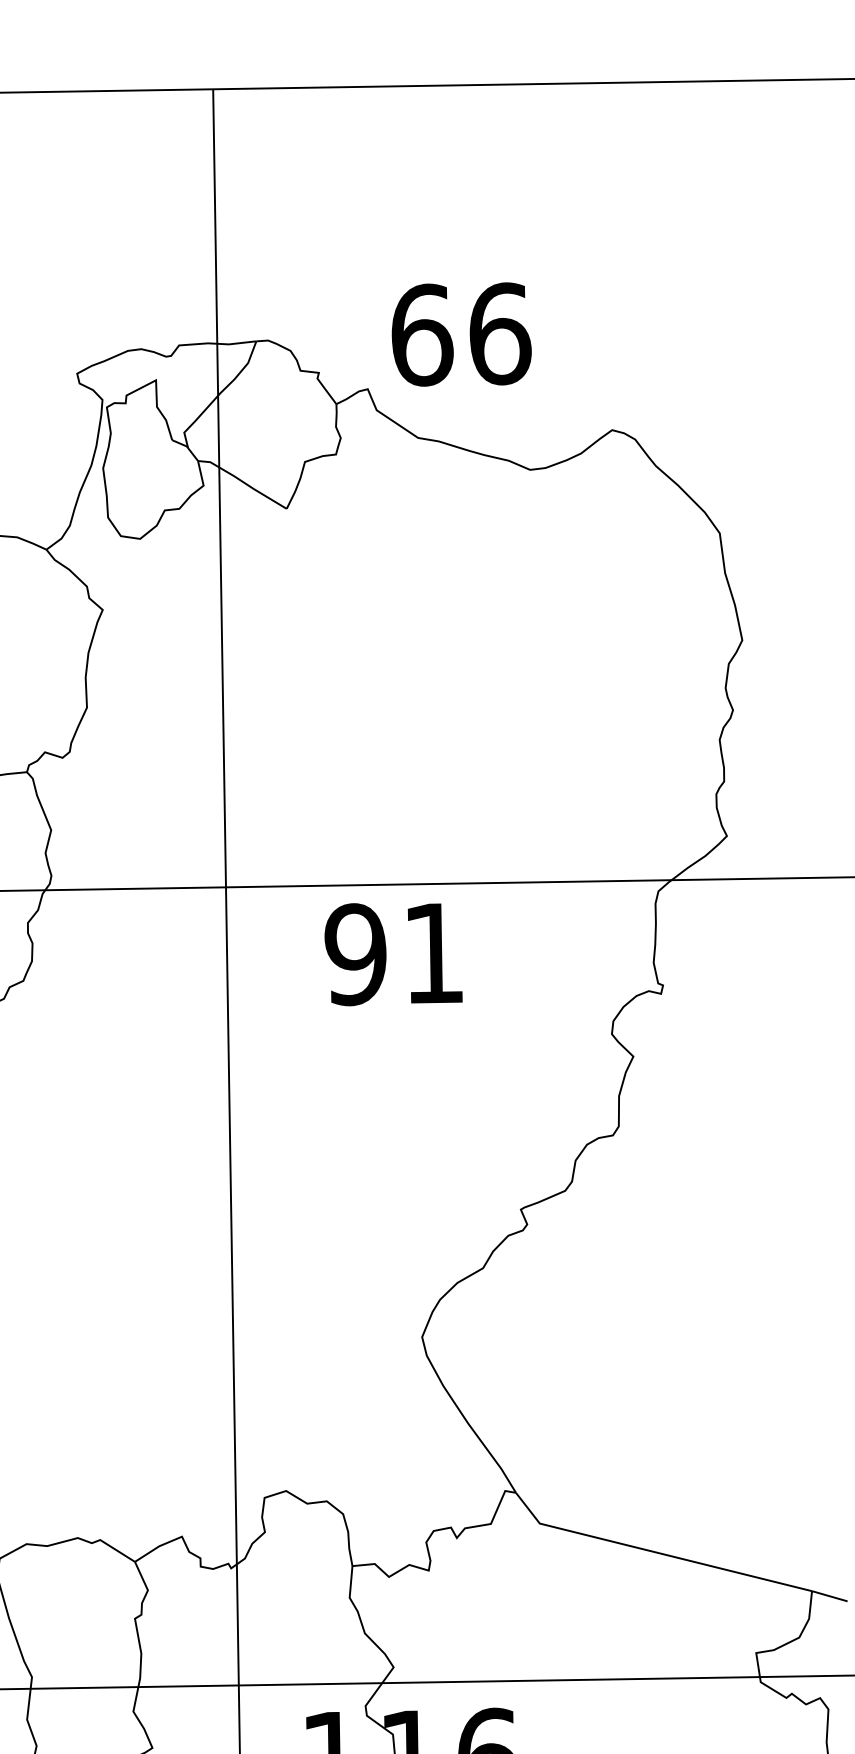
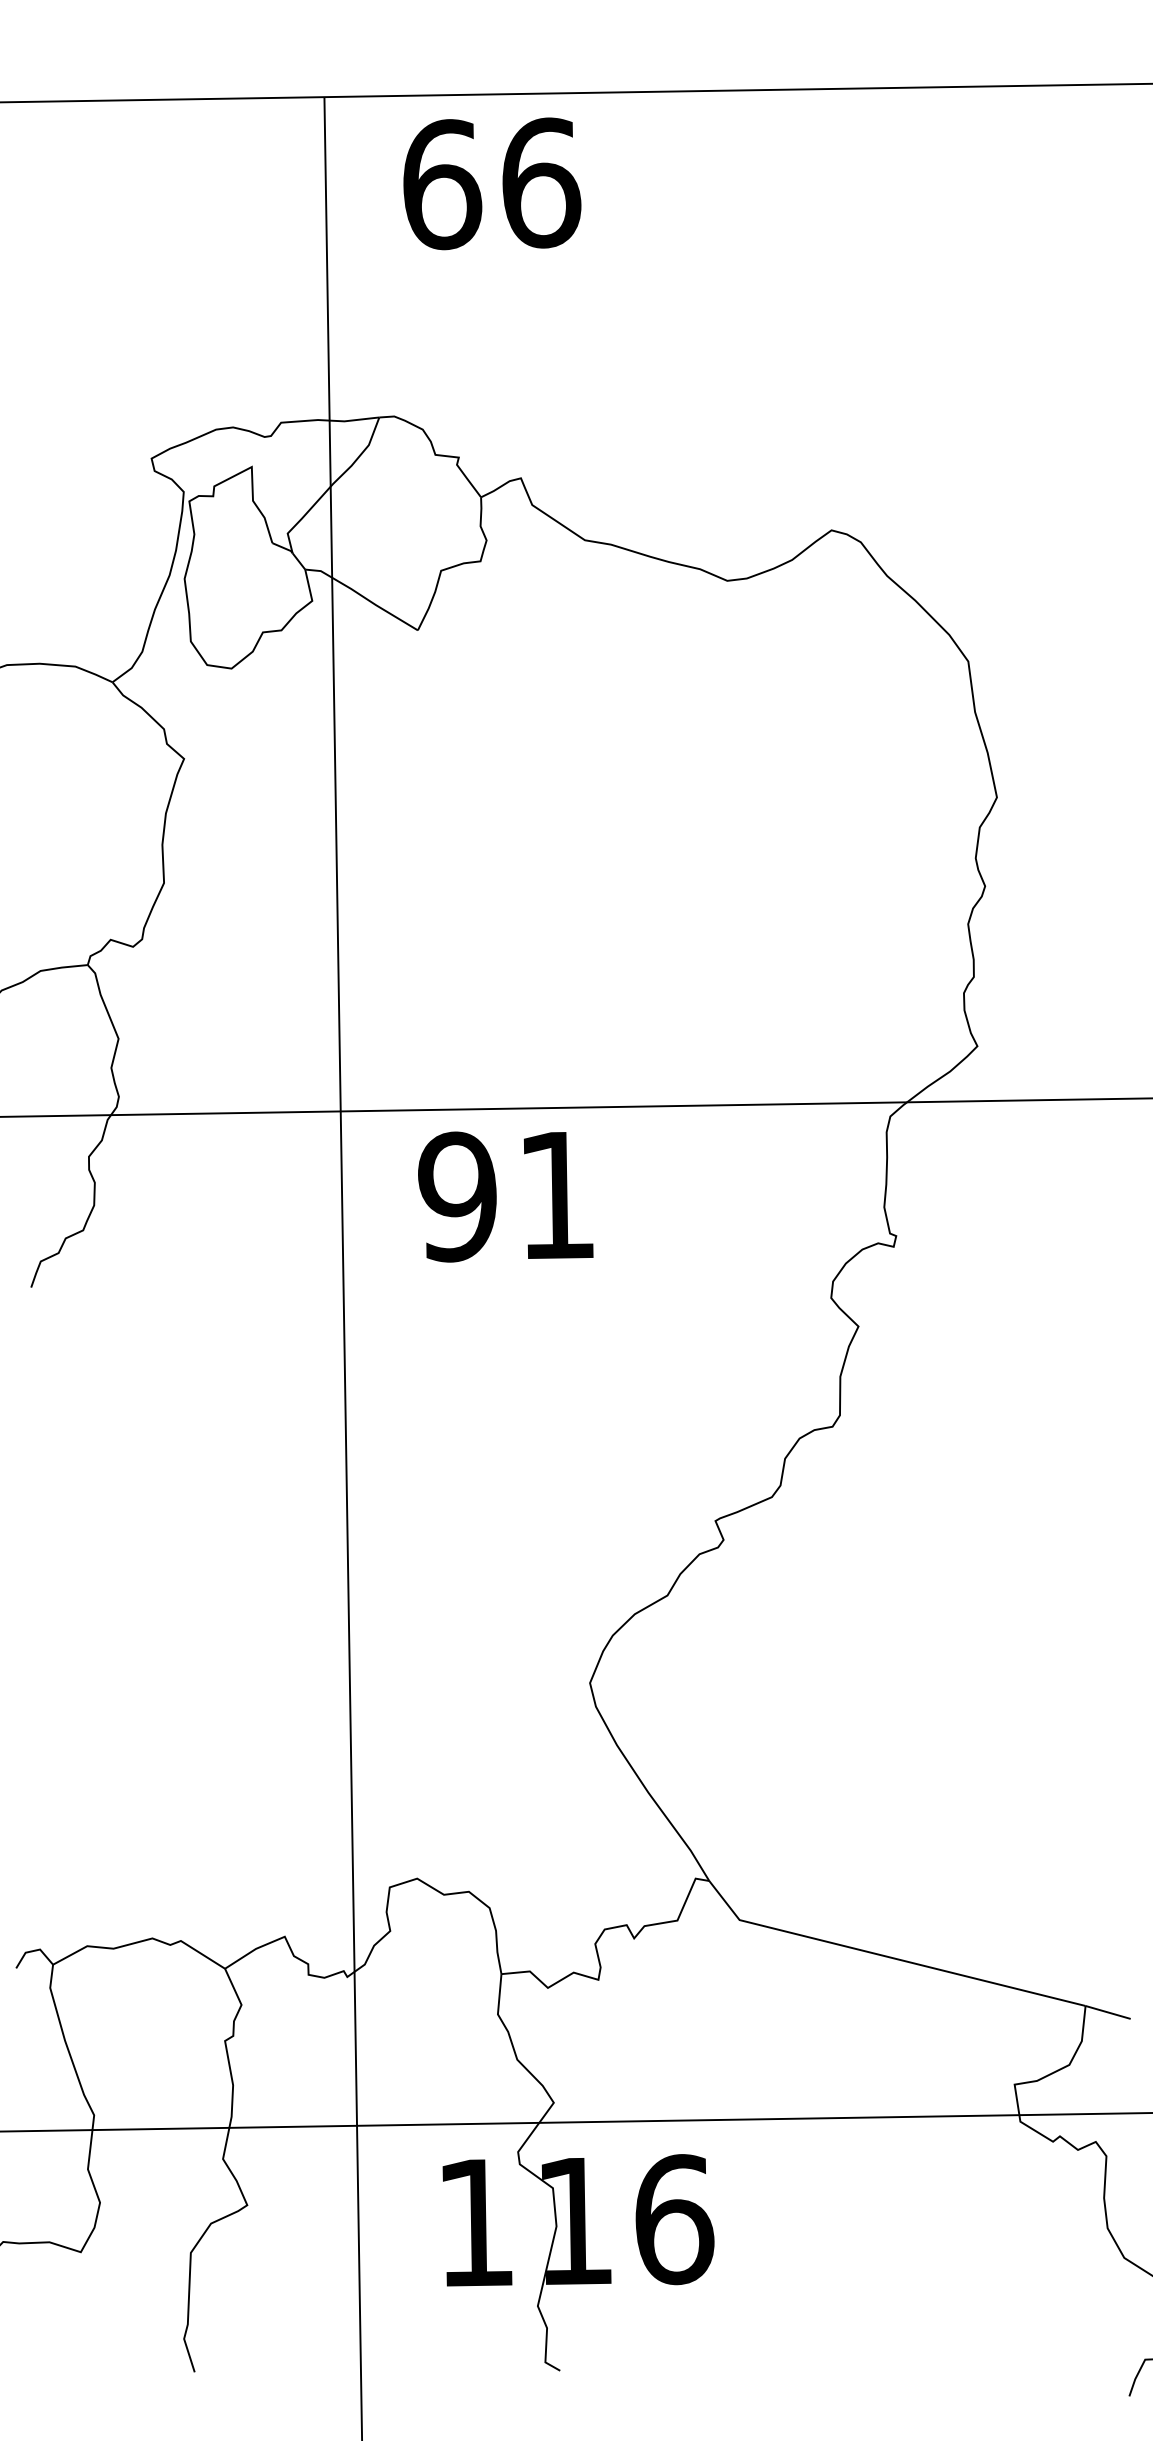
text: (461, 334) -> (492, 183), moved
text: (393, 954) -> (505, 1196), moved

